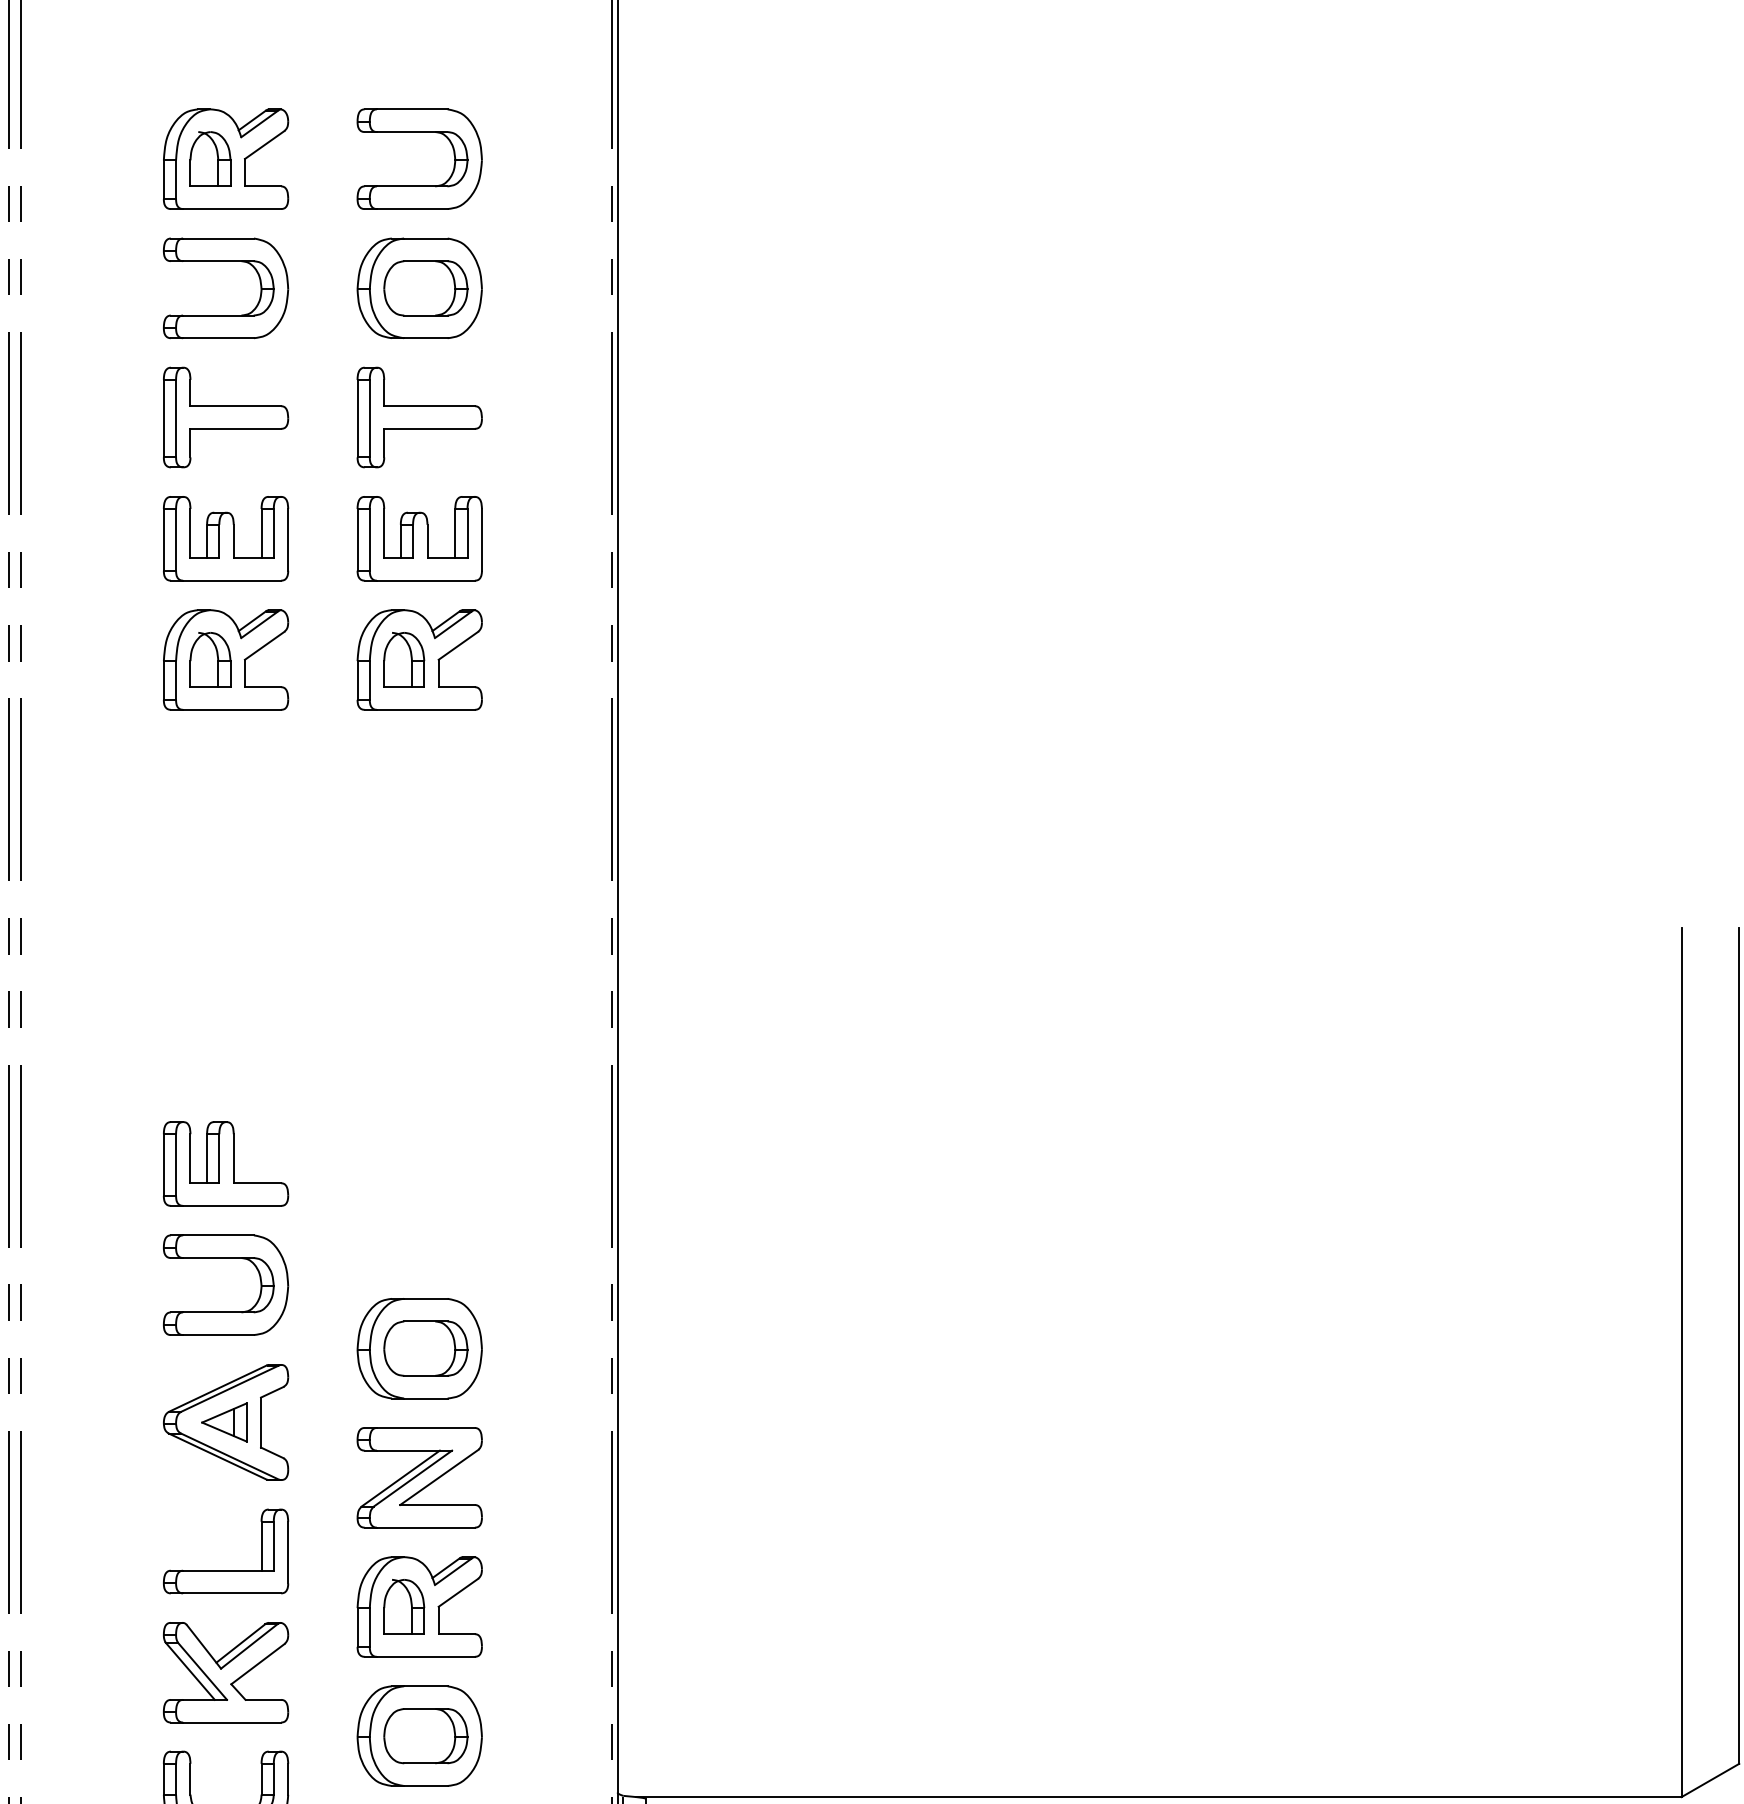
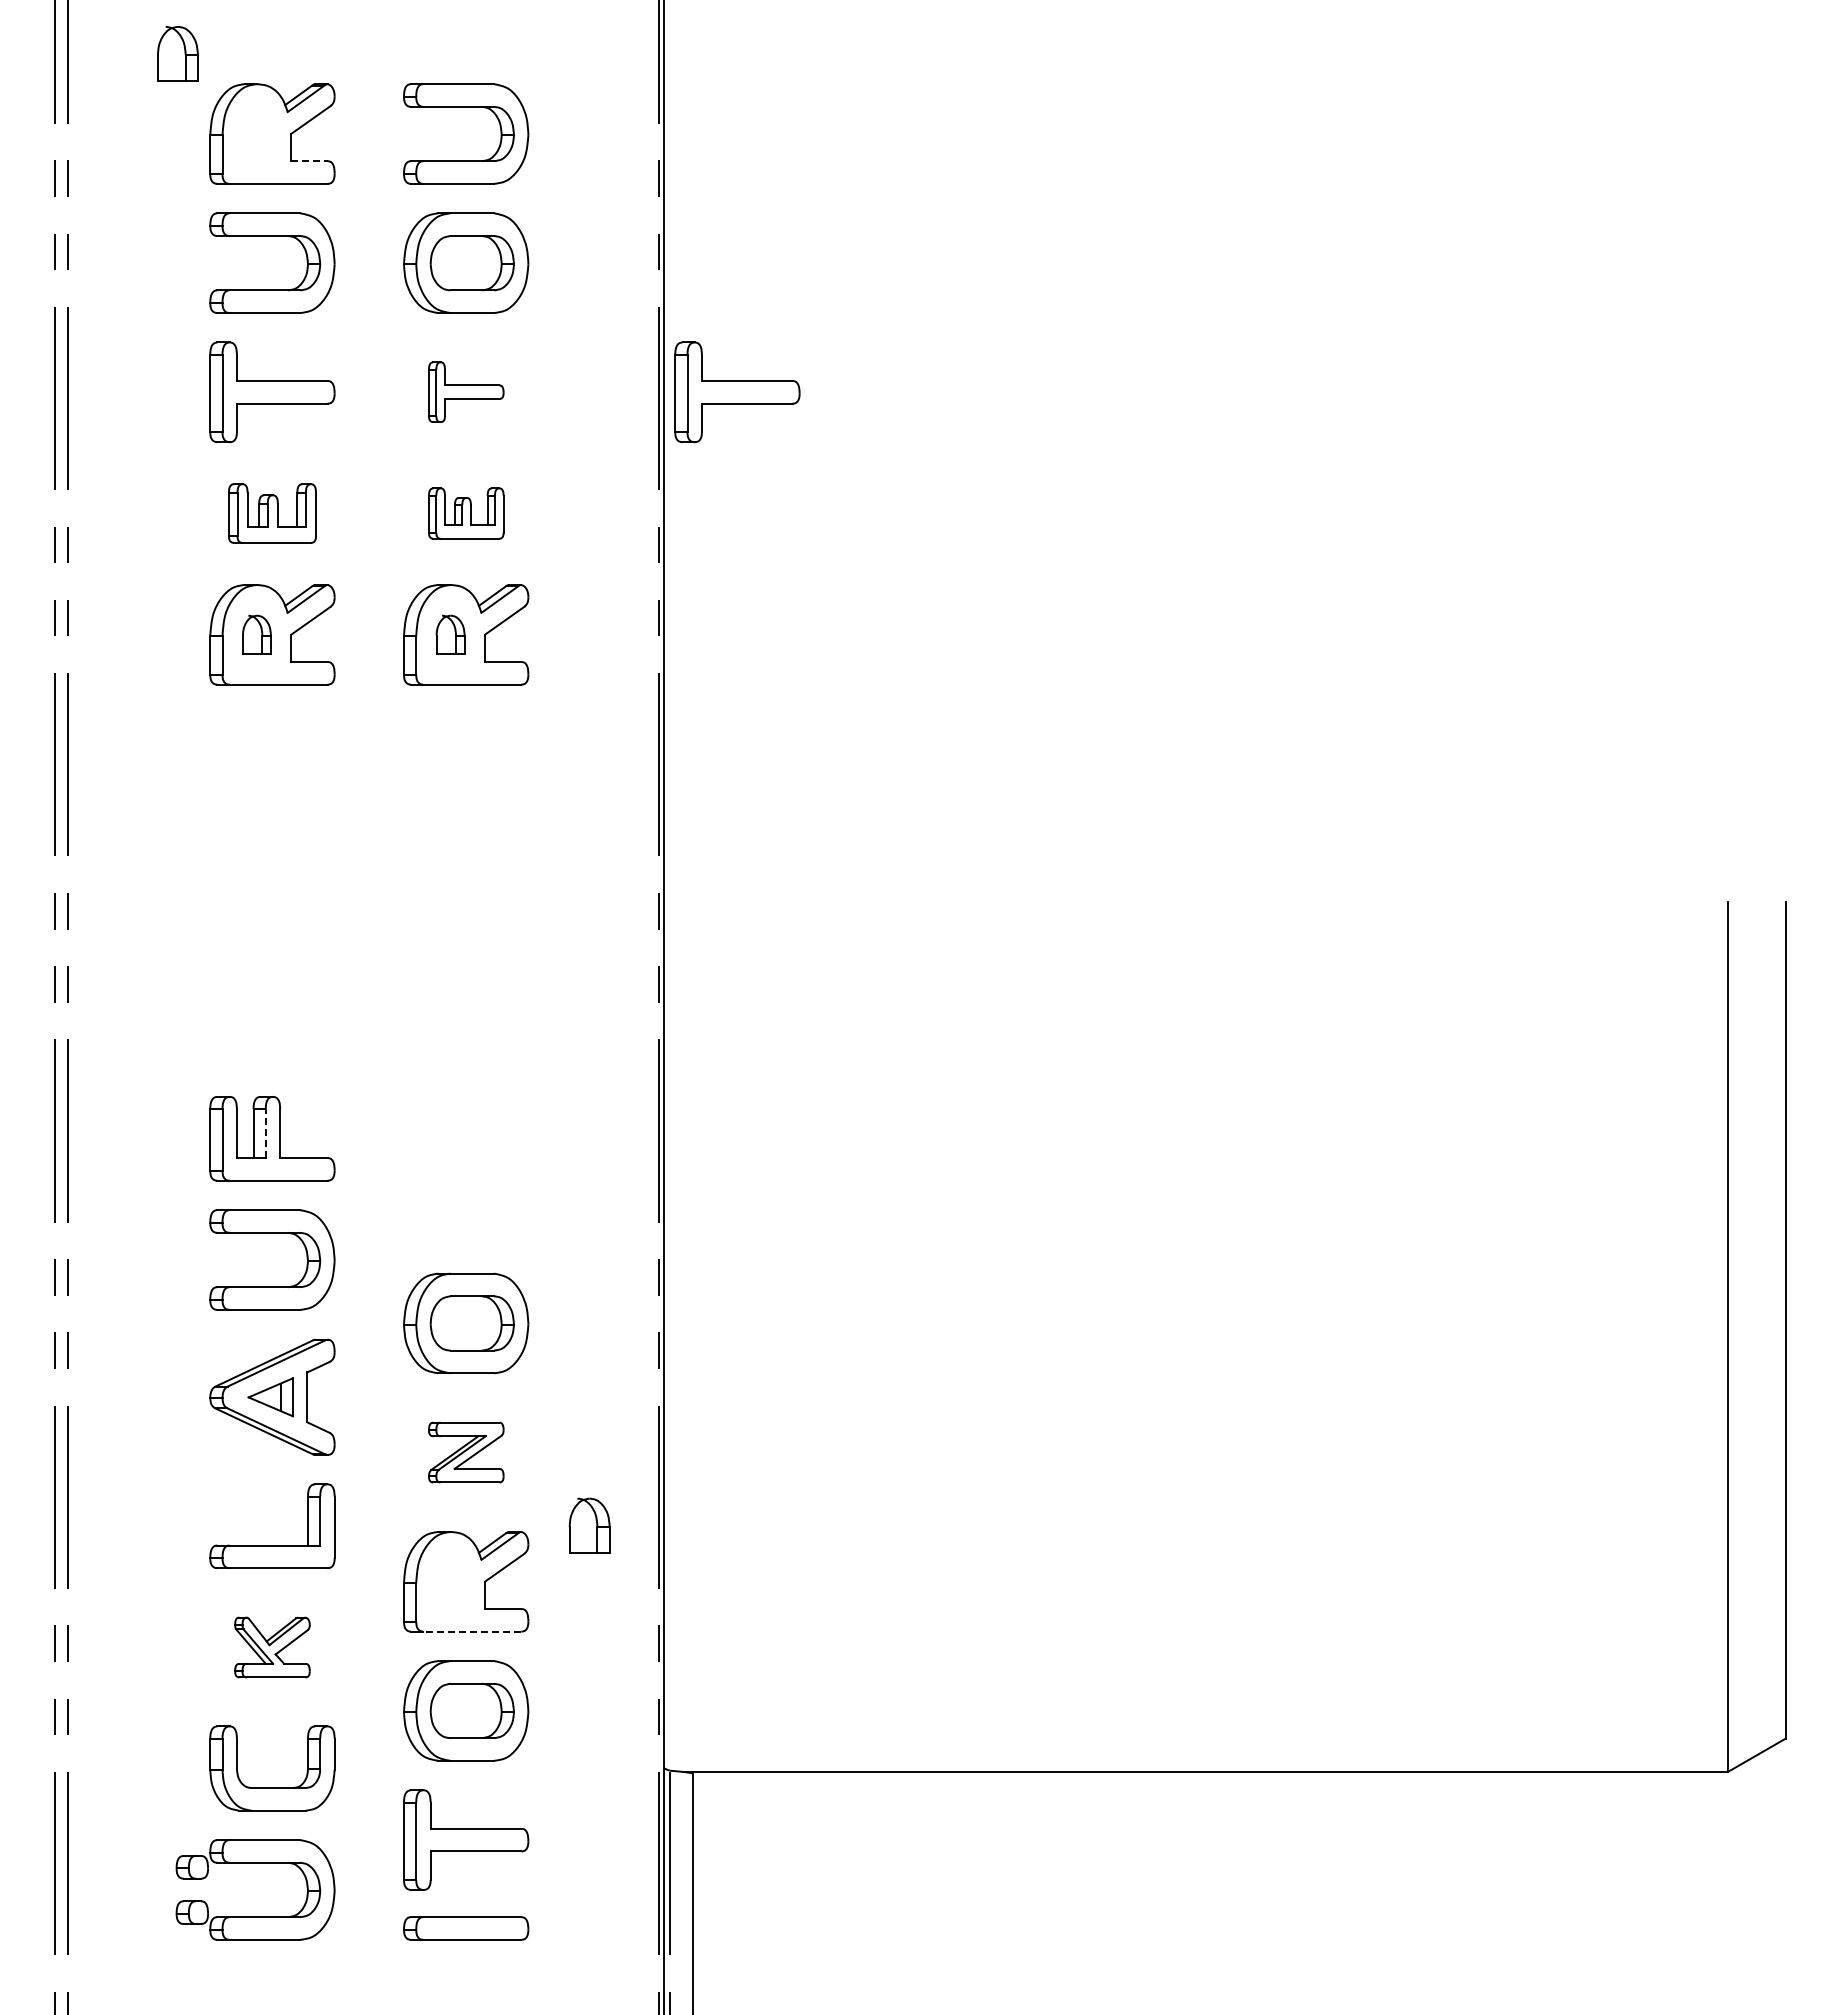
part: (210, 158) -> (177, 53), moved
line: (264, 186) -> (310, 161), solid -> dashed
part: (420, 416) -> (466, 391), size x0.6
part: (691, 416) -> (737, 391), added
part: (226, 538) -> (272, 513), size x0.7
part: (420, 538) -> (466, 513), size x0.6
part: (210, 659) -> (256, 634), size x0.7
part: (404, 659) -> (450, 634), size x0.7
line: (219, 1158) -> (265, 1133), solid -> dashed
part: (420, 1477) -> (466, 1452), size x0.6
part: (404, 1606) -> (589, 1525), moved
line: (425, 1656) -> (471, 1631), solid -> dashed
part: (226, 1672) -> (272, 1647), size x0.6

